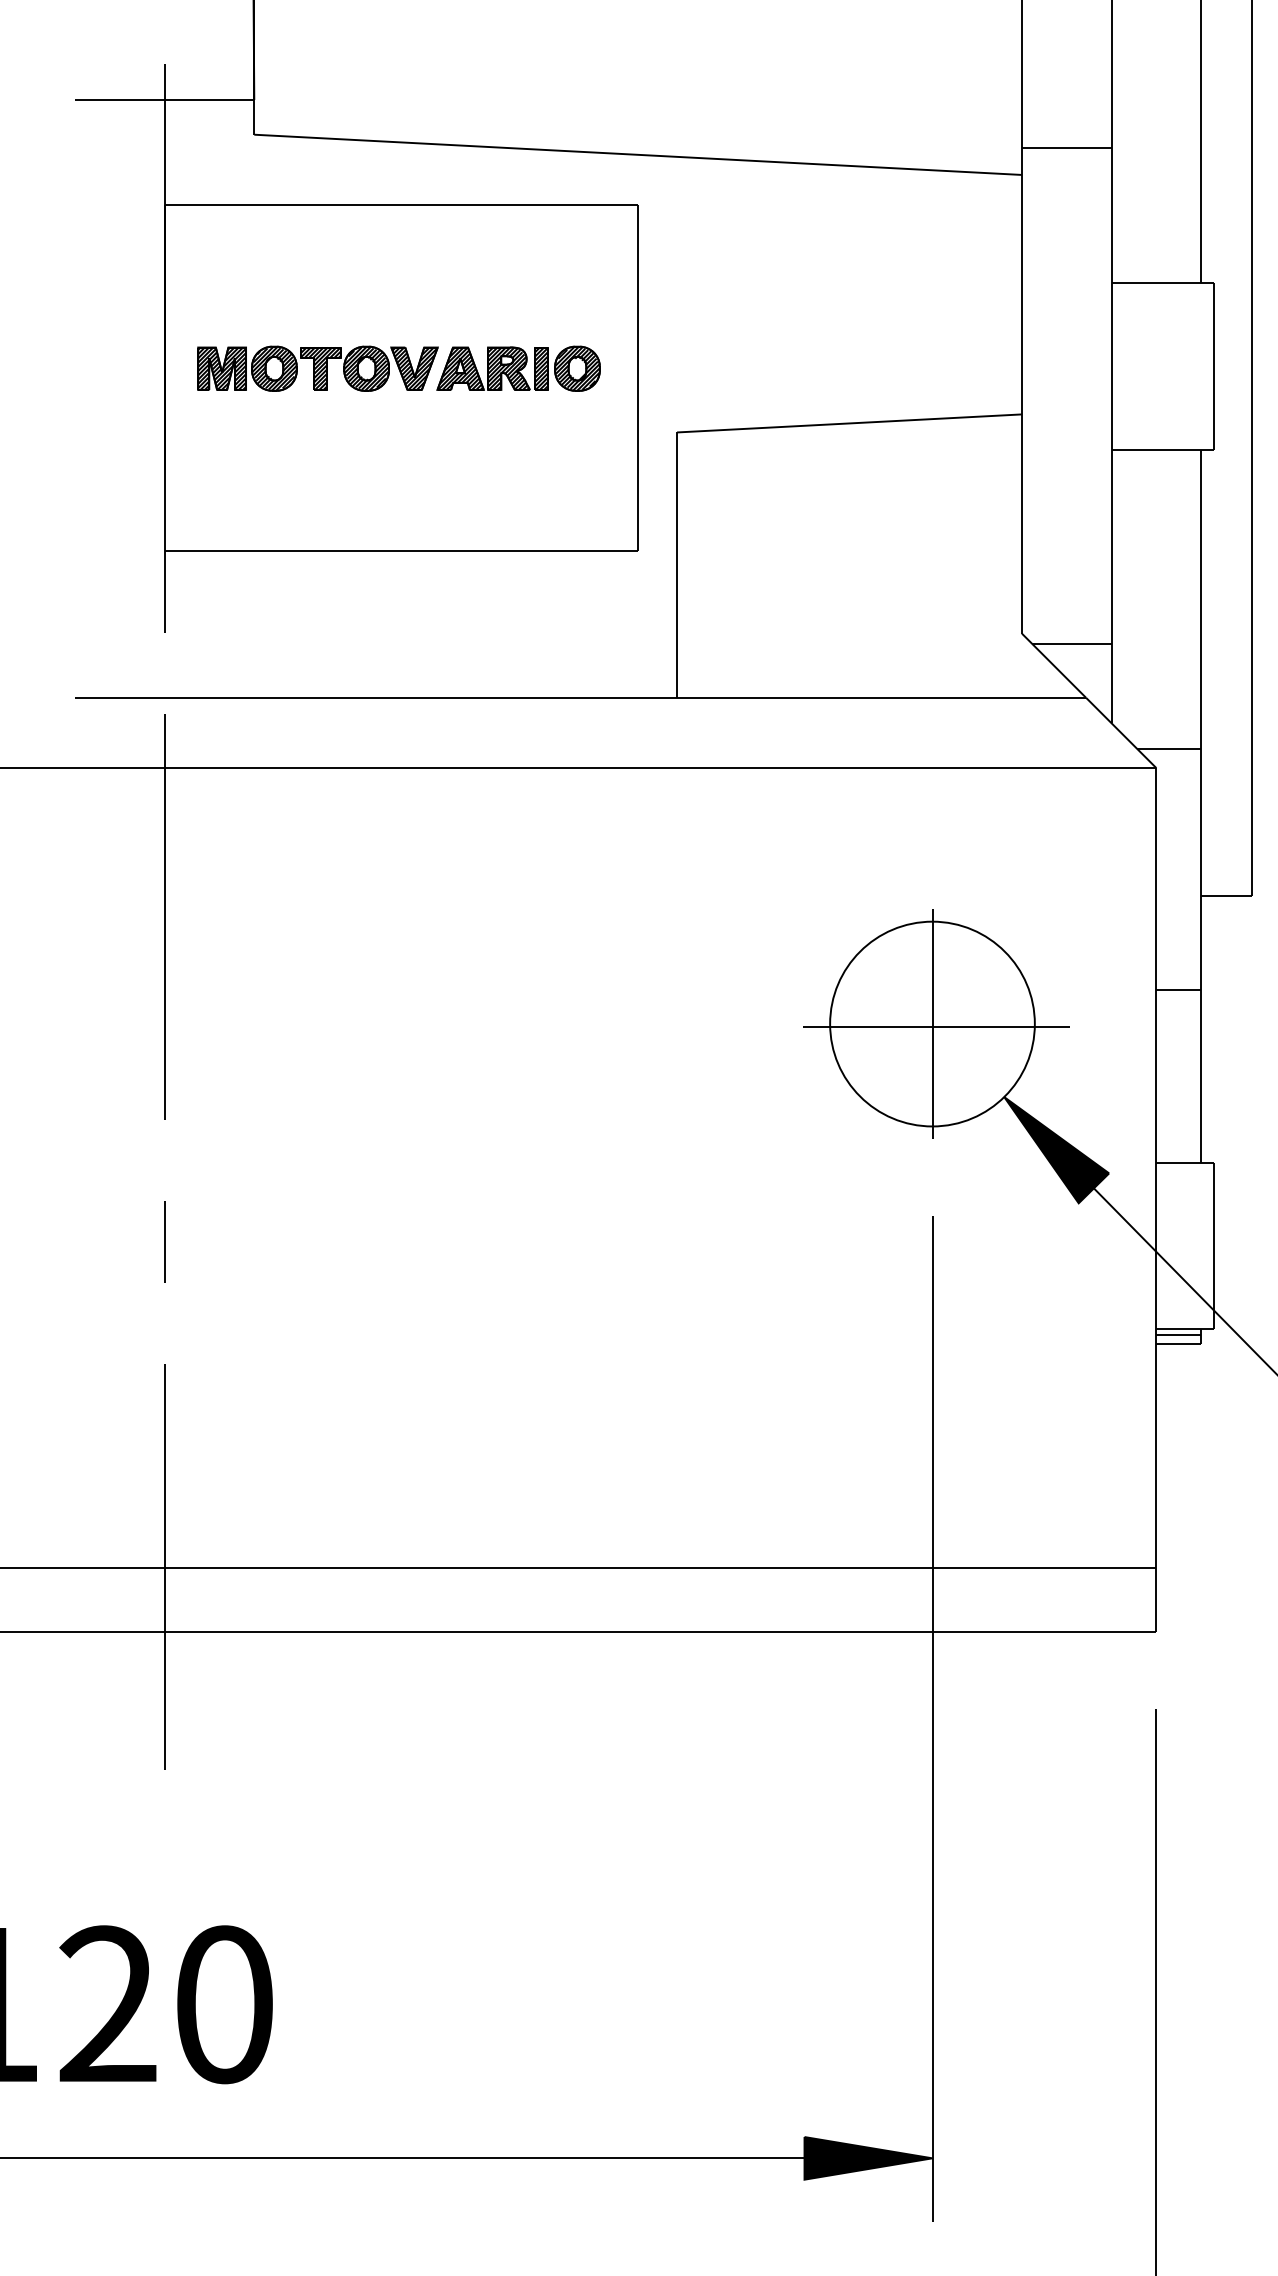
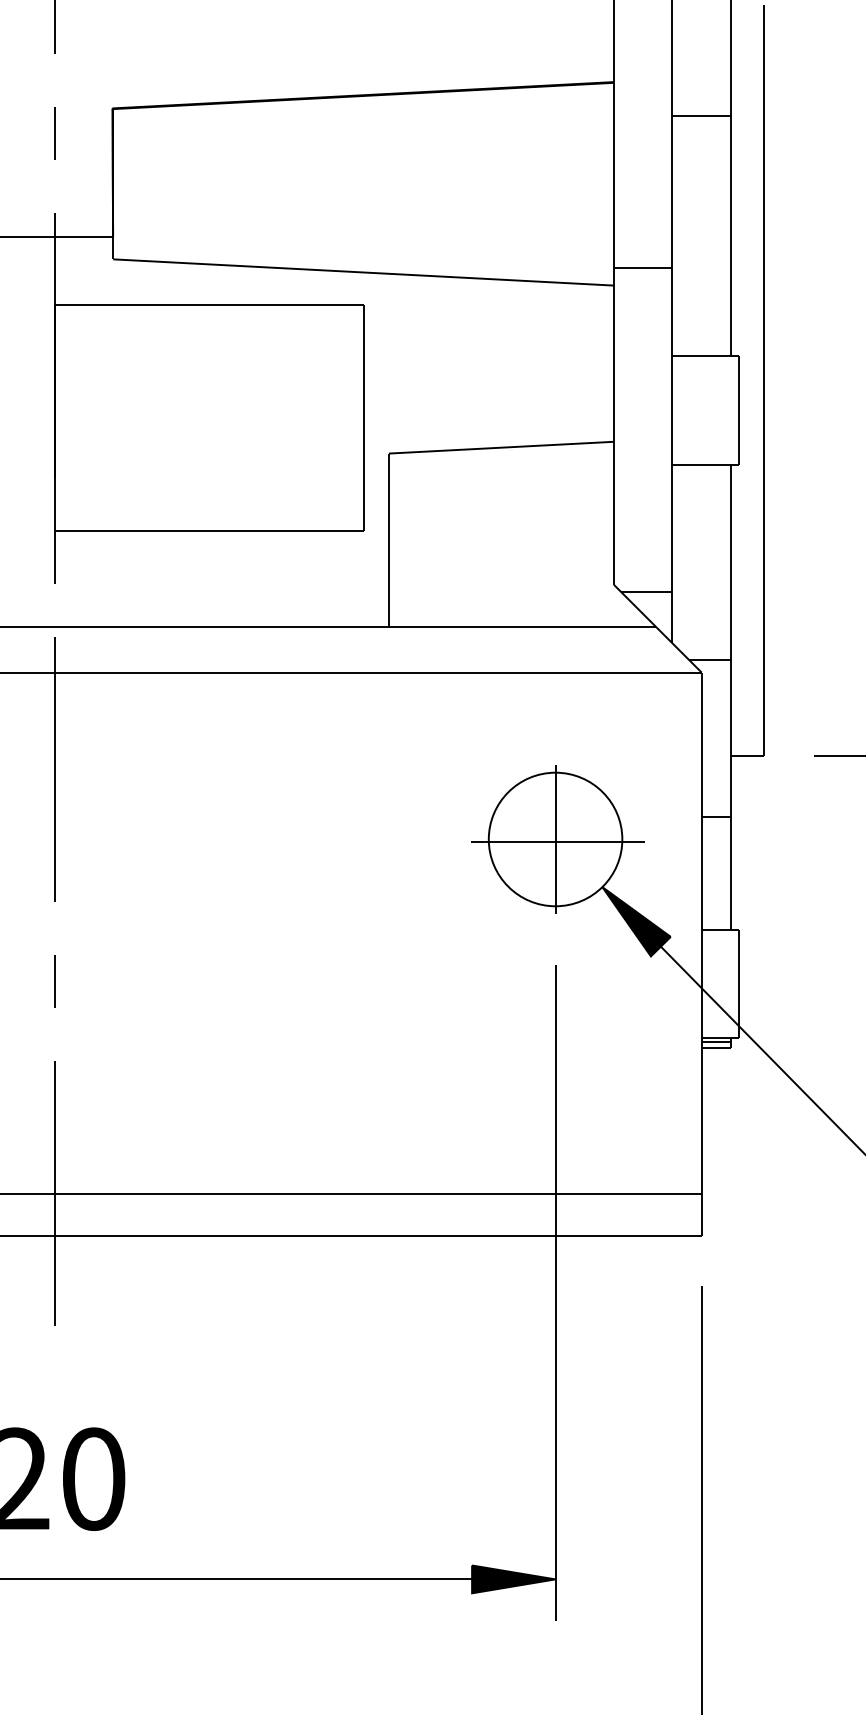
part: (398, 367) -> (207, 411), removed

